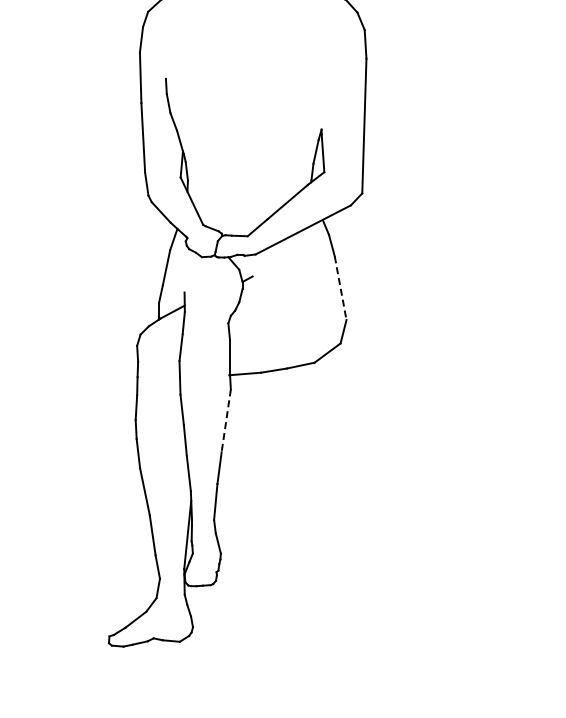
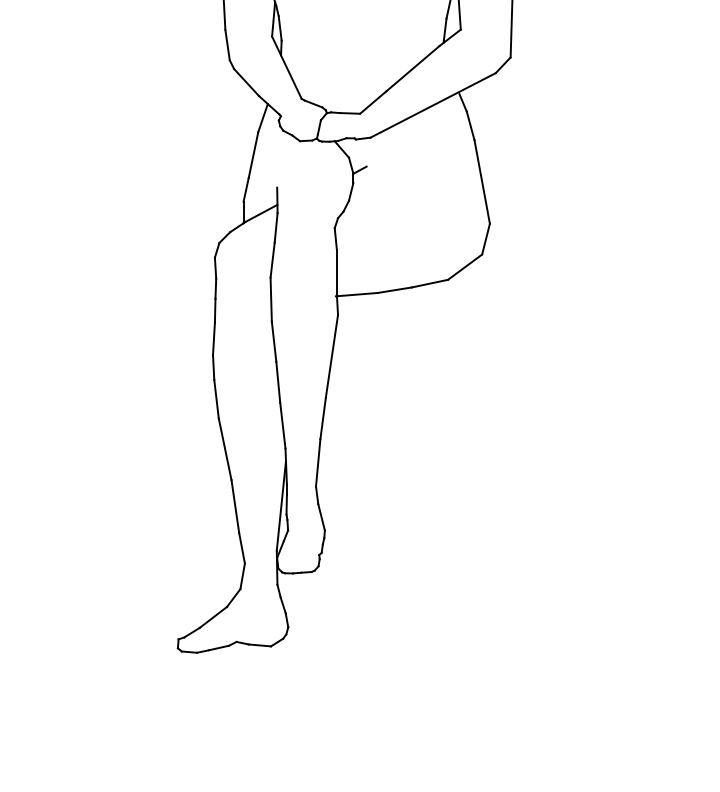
line: (340, 288) -> (482, 182), dashed -> solid
line: (226, 420) -> (332, 355), dashed -> solid

